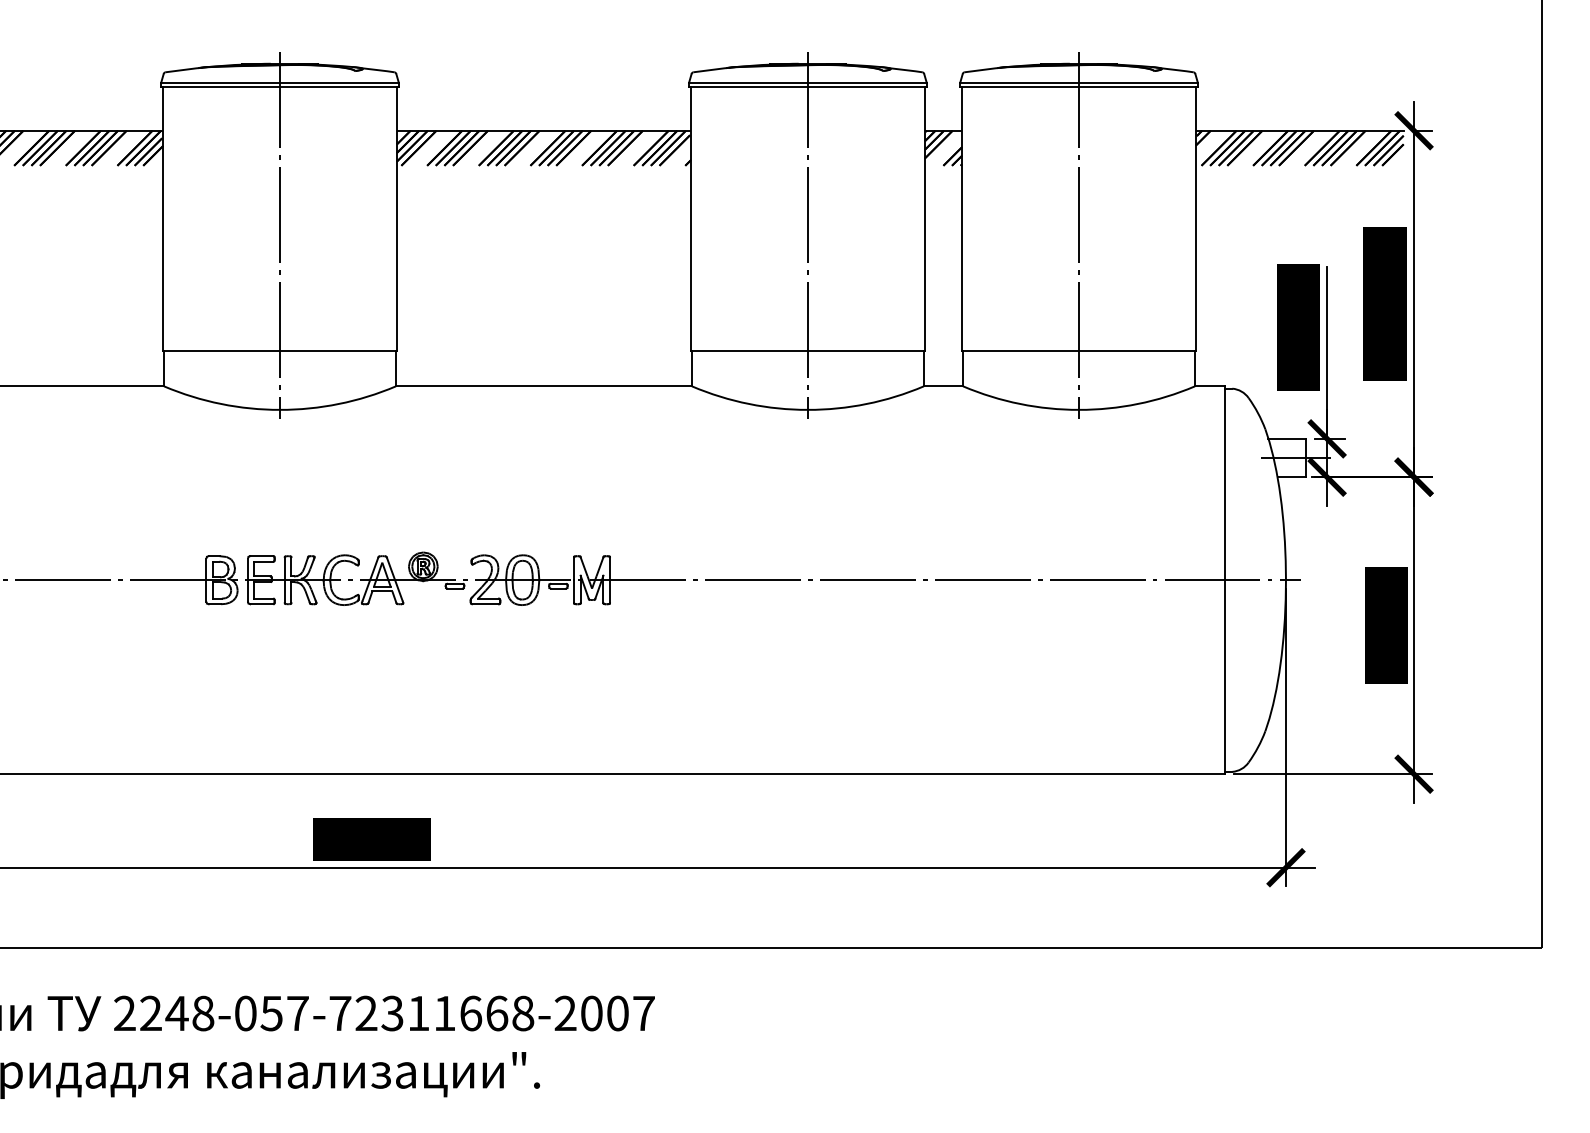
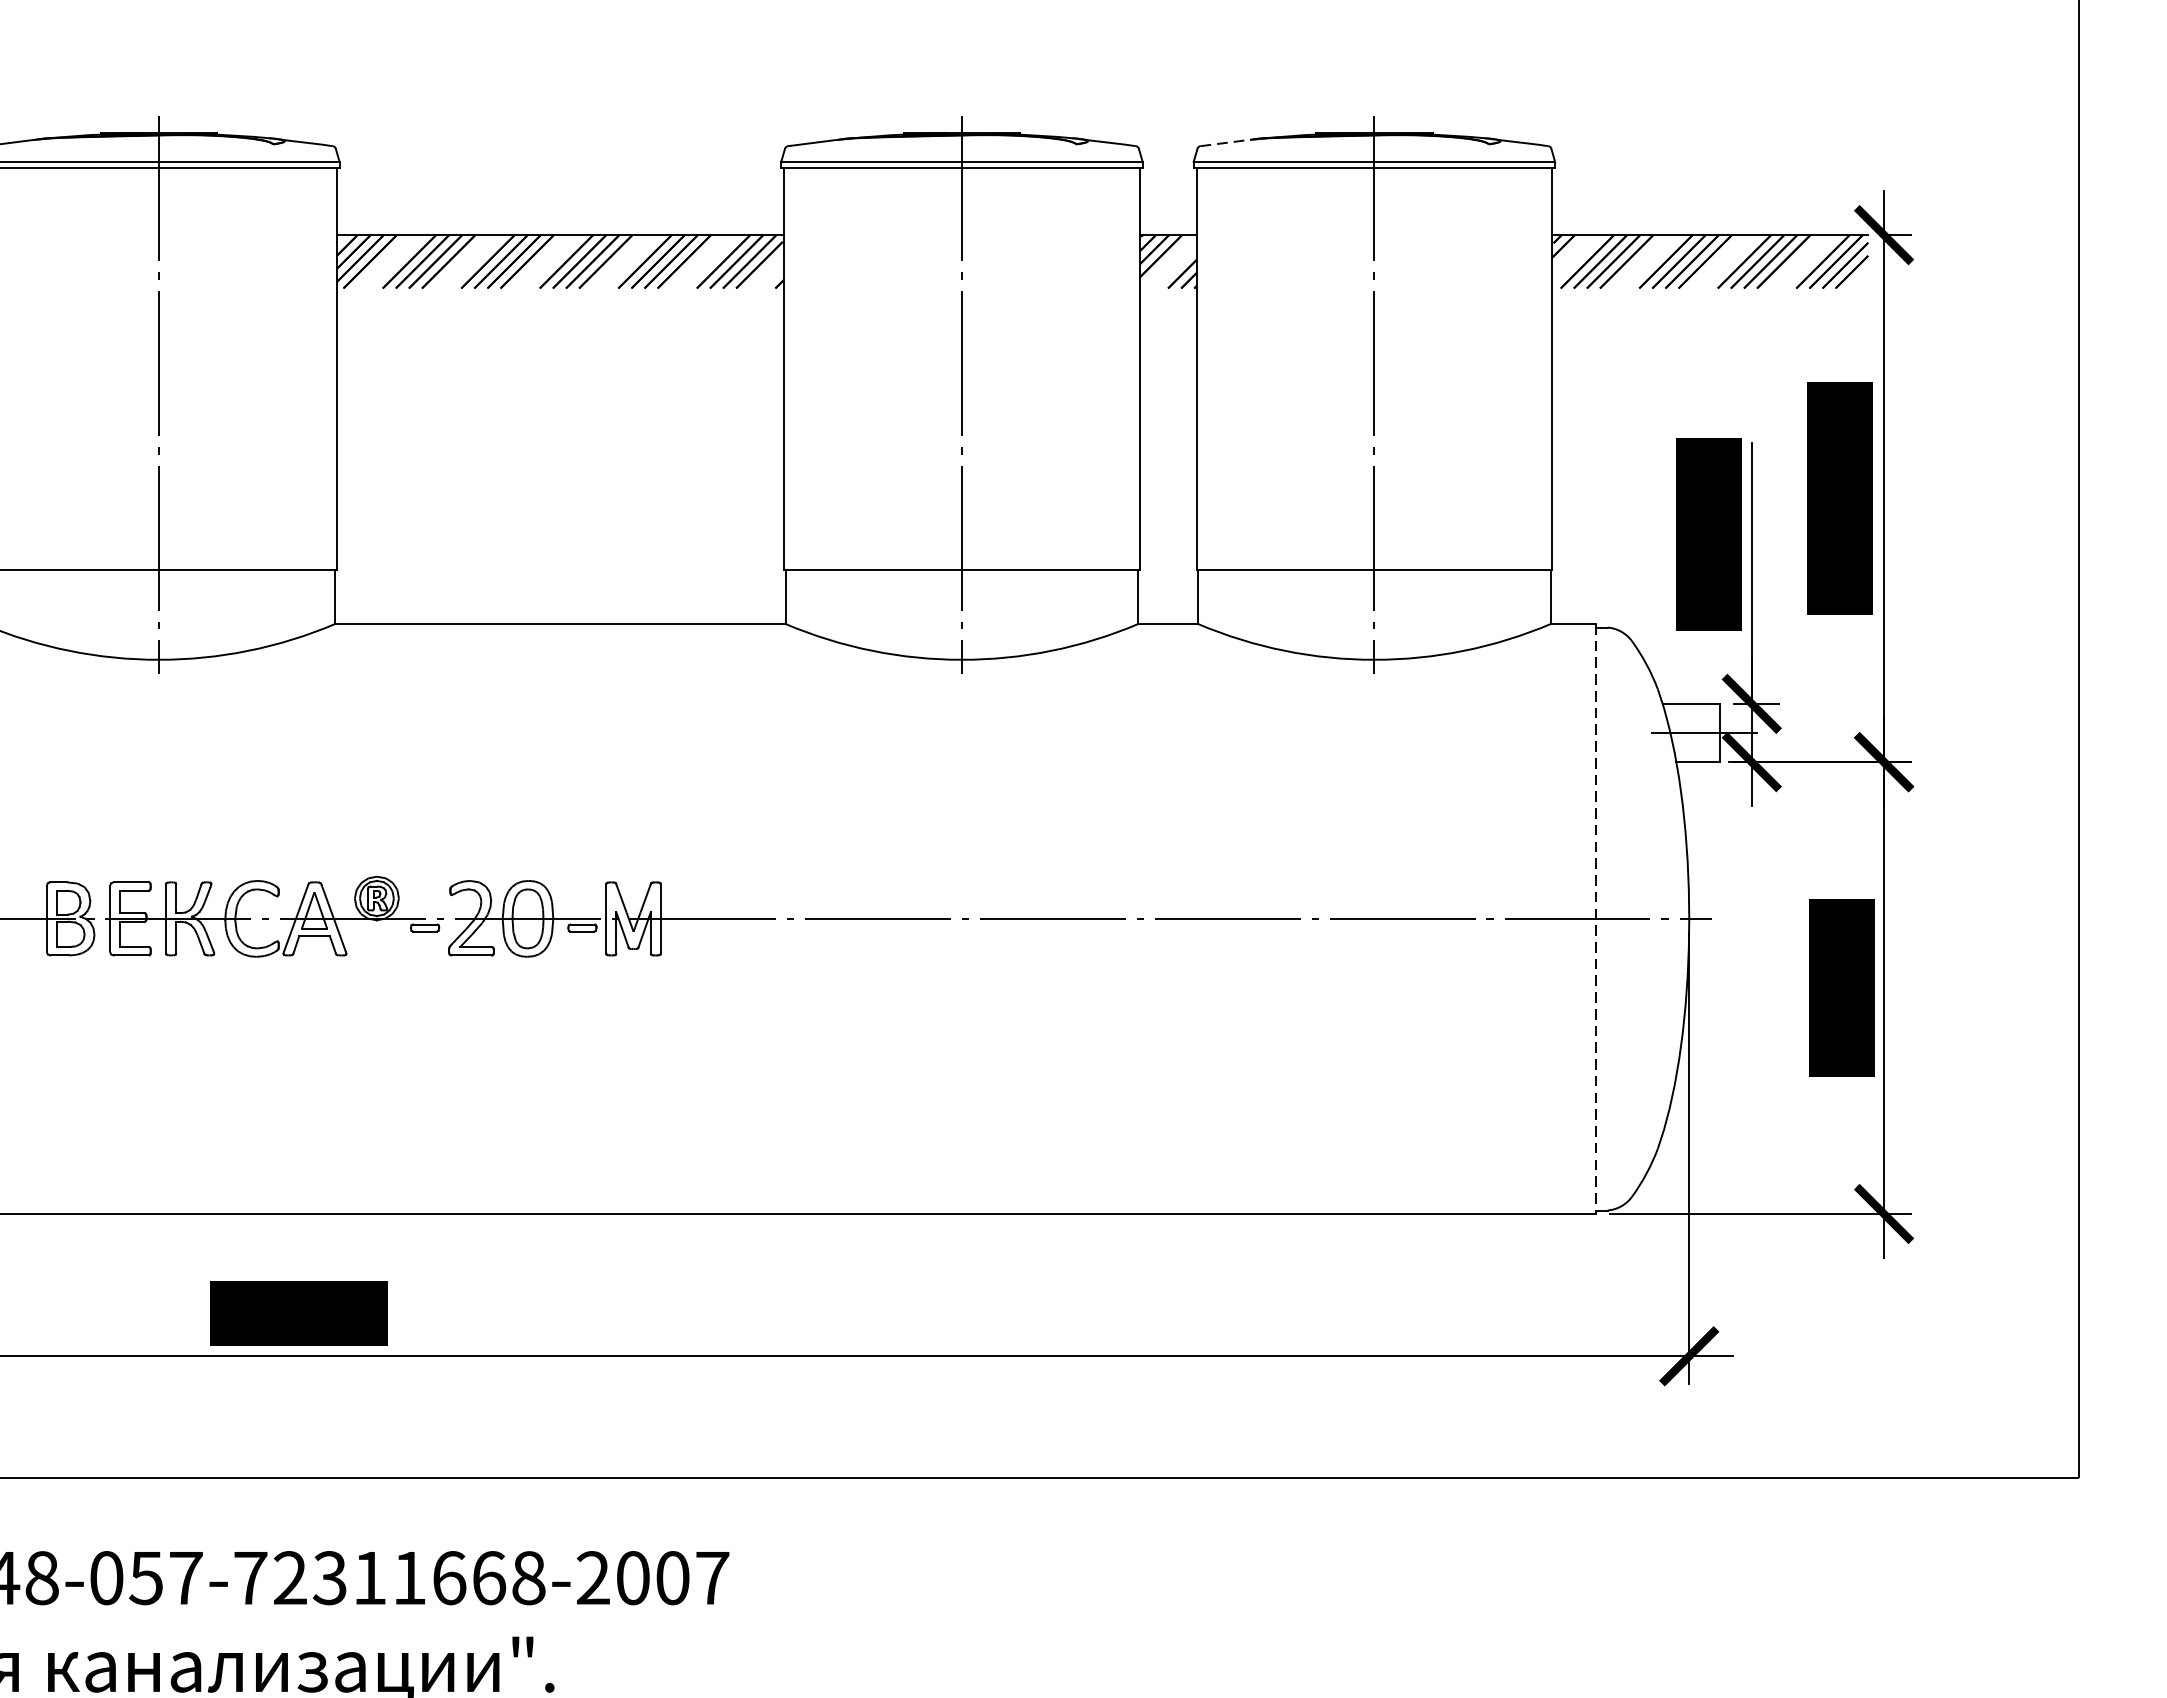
line: (984, 69) -> (1230, 141), solid -> dashed
line: (1224, 580) -> (1595, 919), solid -> dashed

